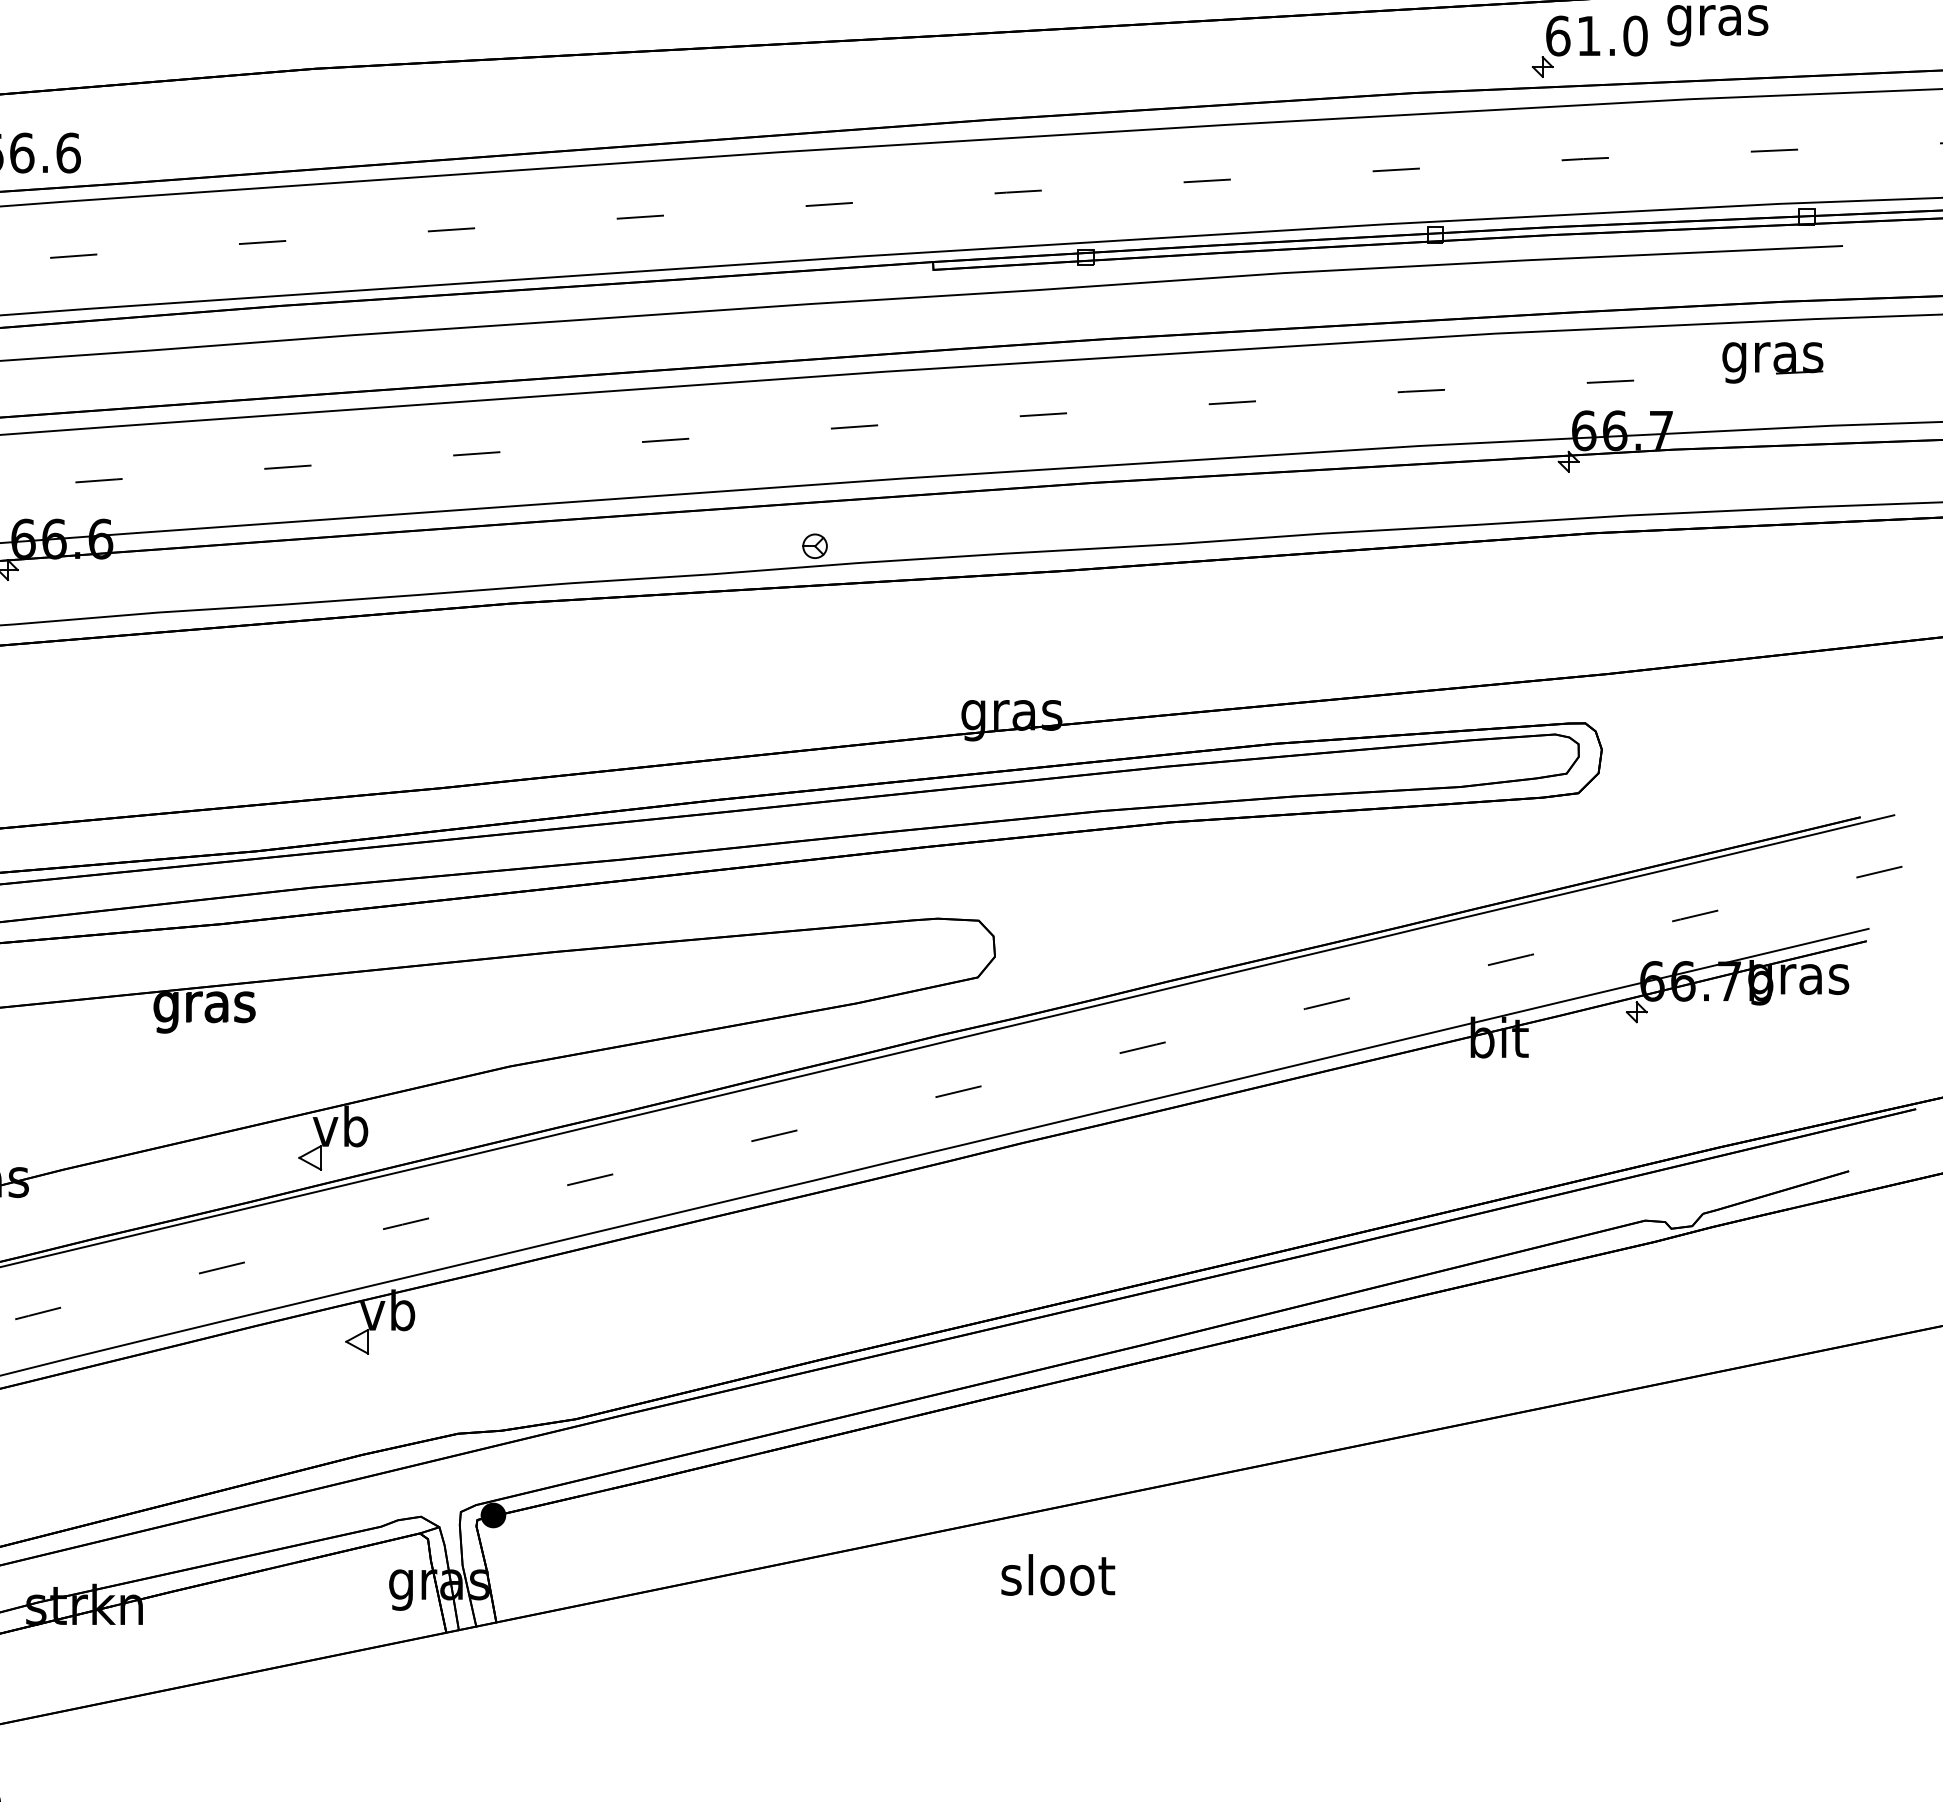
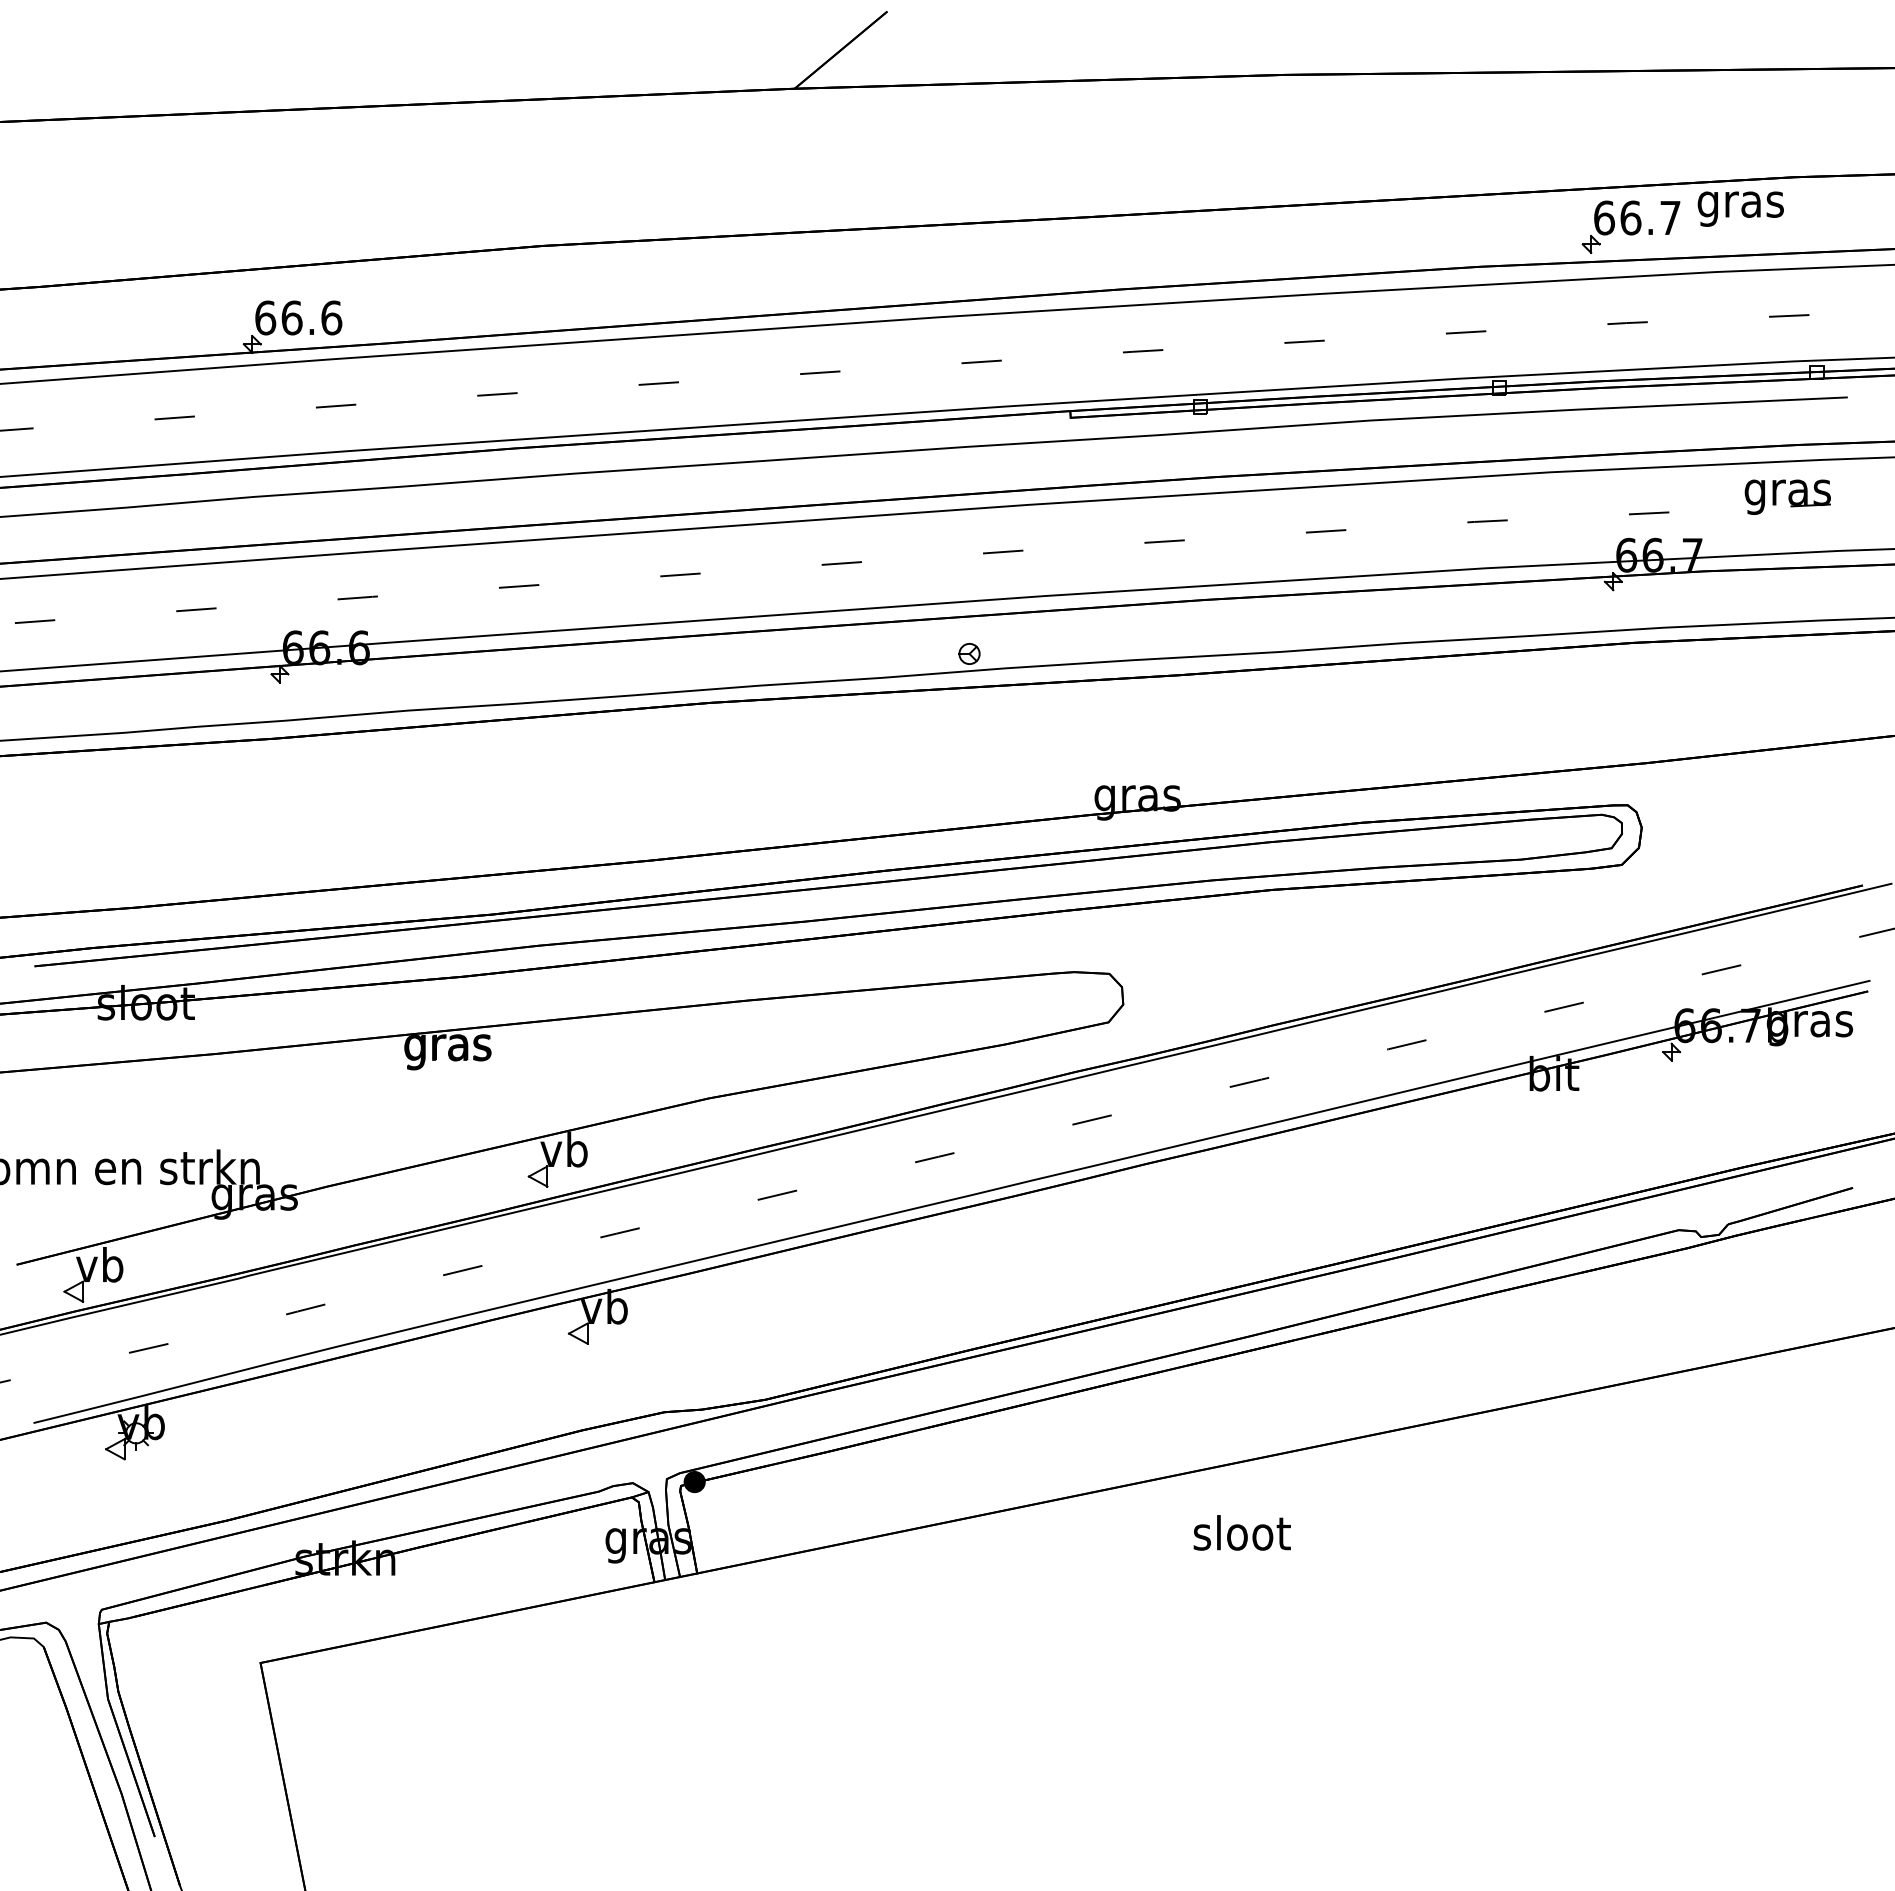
text: (1612, 35) -> (1650, 217), 61.0 -> 66.7
text: (1057, 1574) -> (1241, 1532), moved

